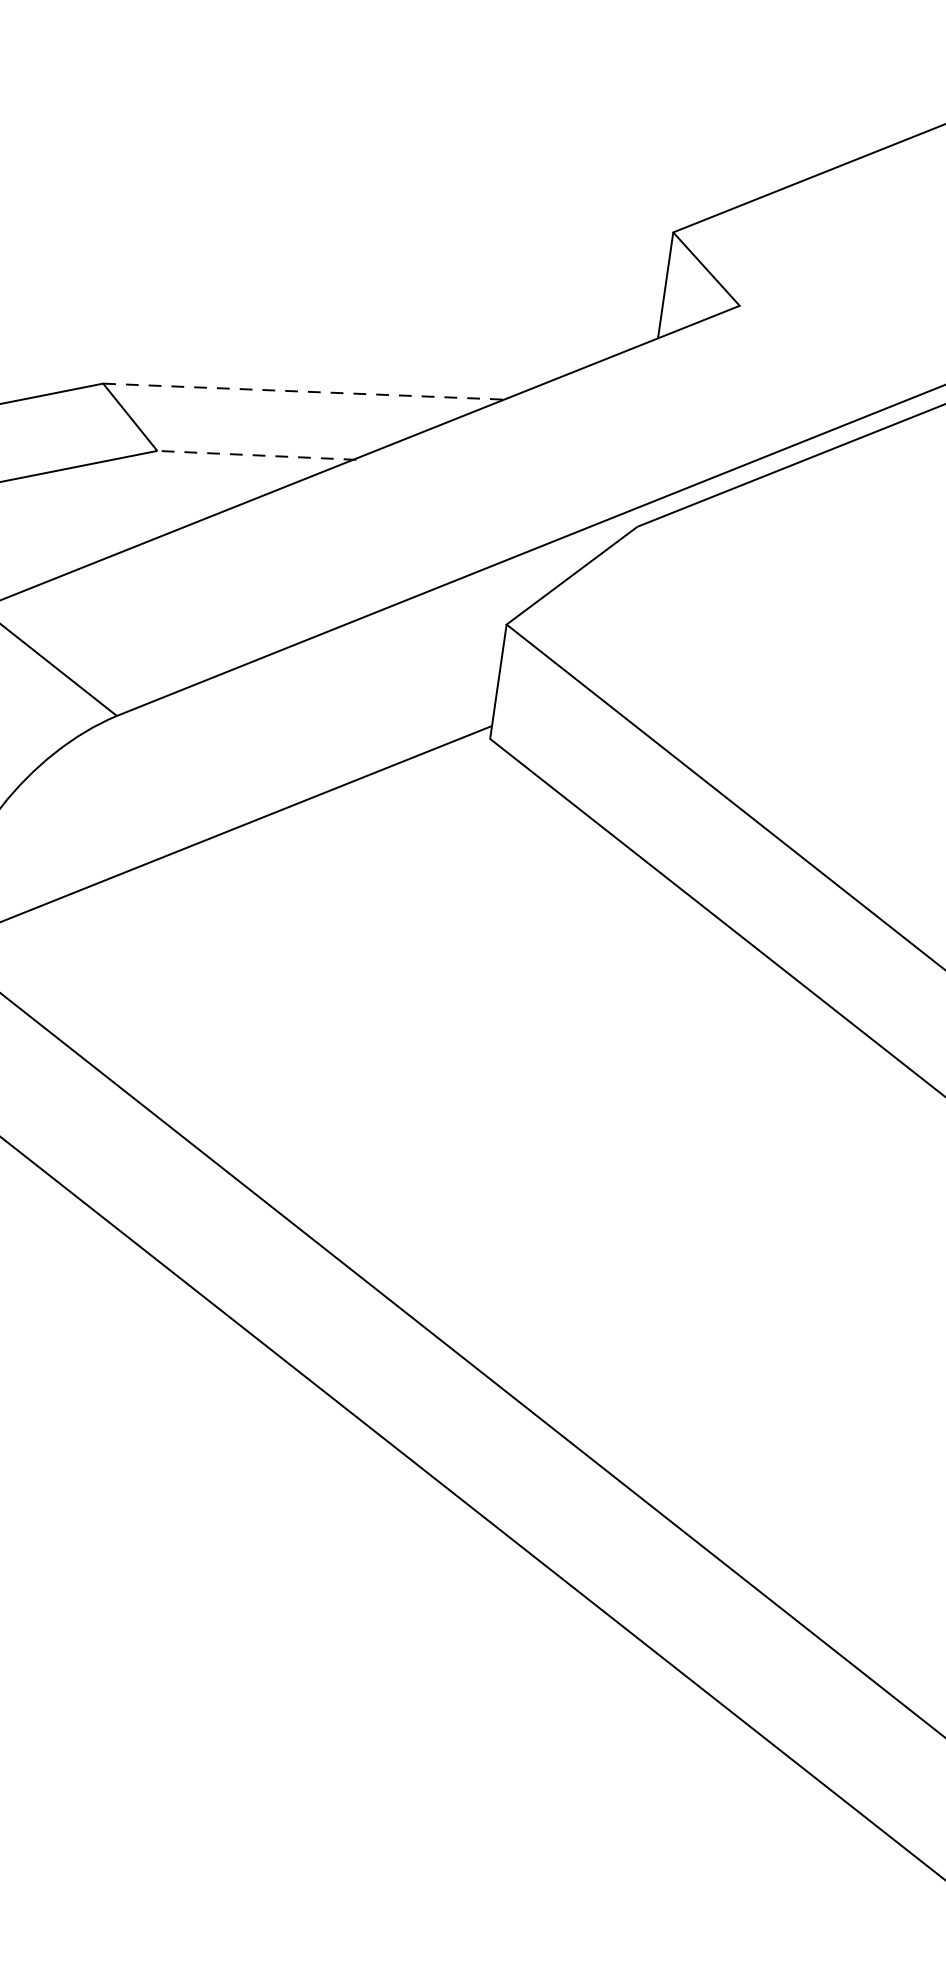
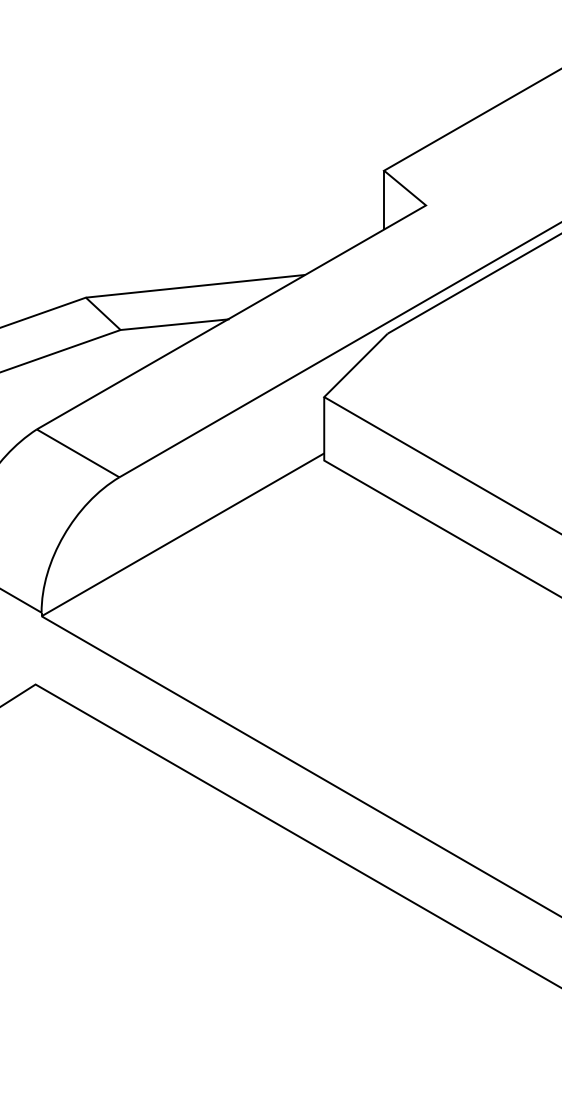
line: (303, 391) -> (195, 286), dashed -> solid
line: (257, 455) -> (175, 324), dashed -> solid

